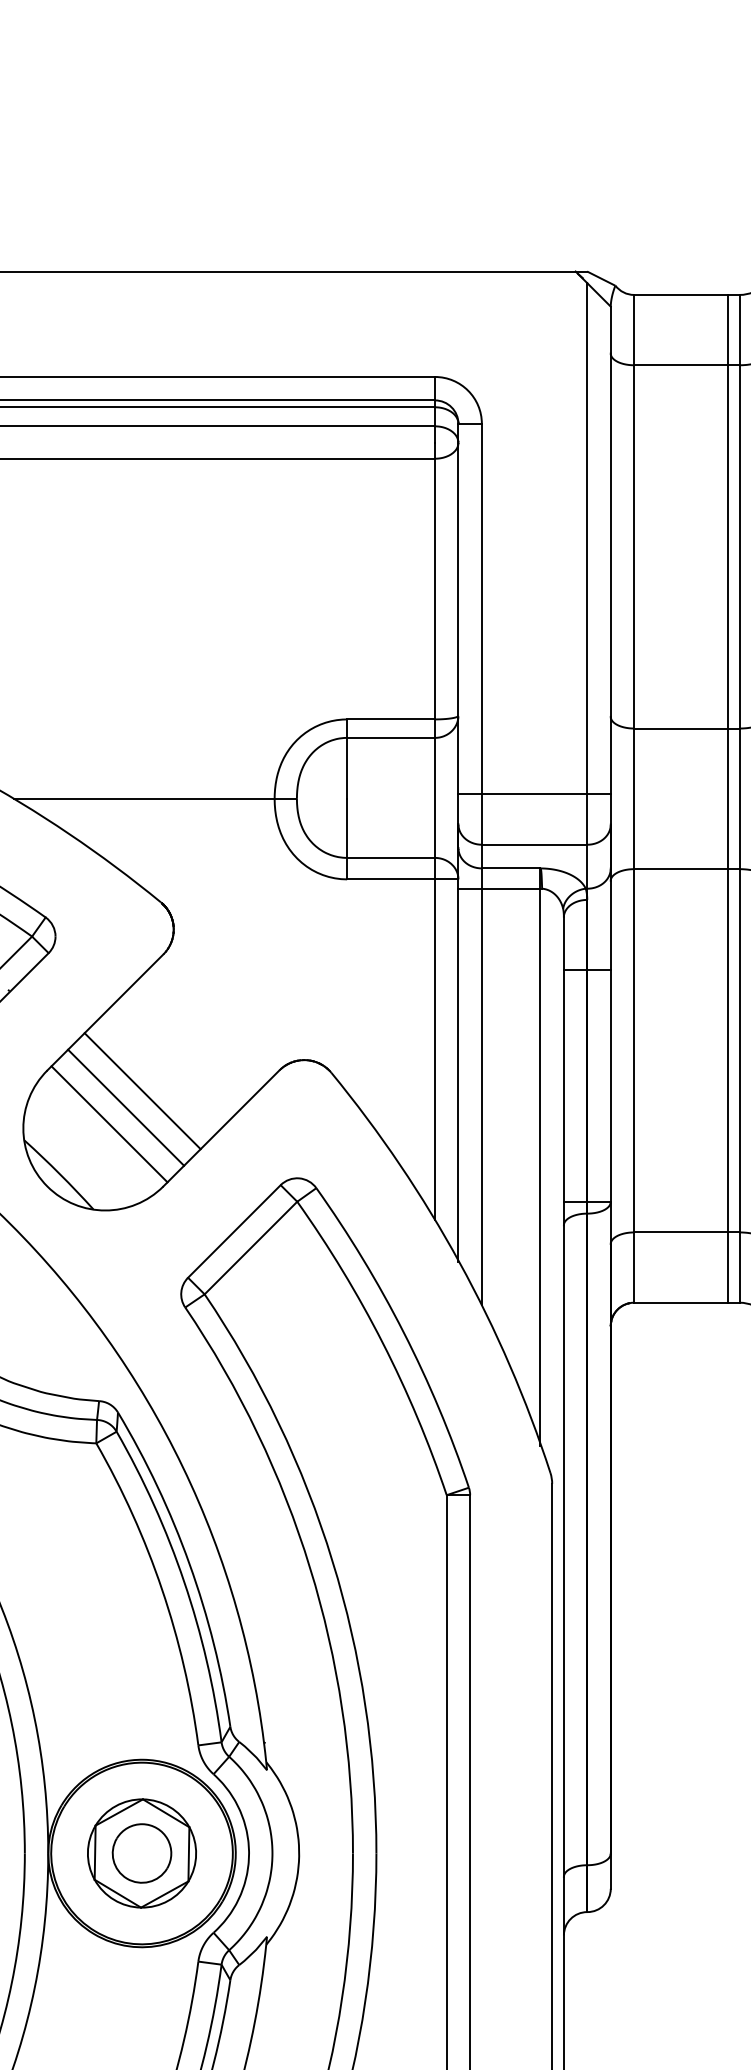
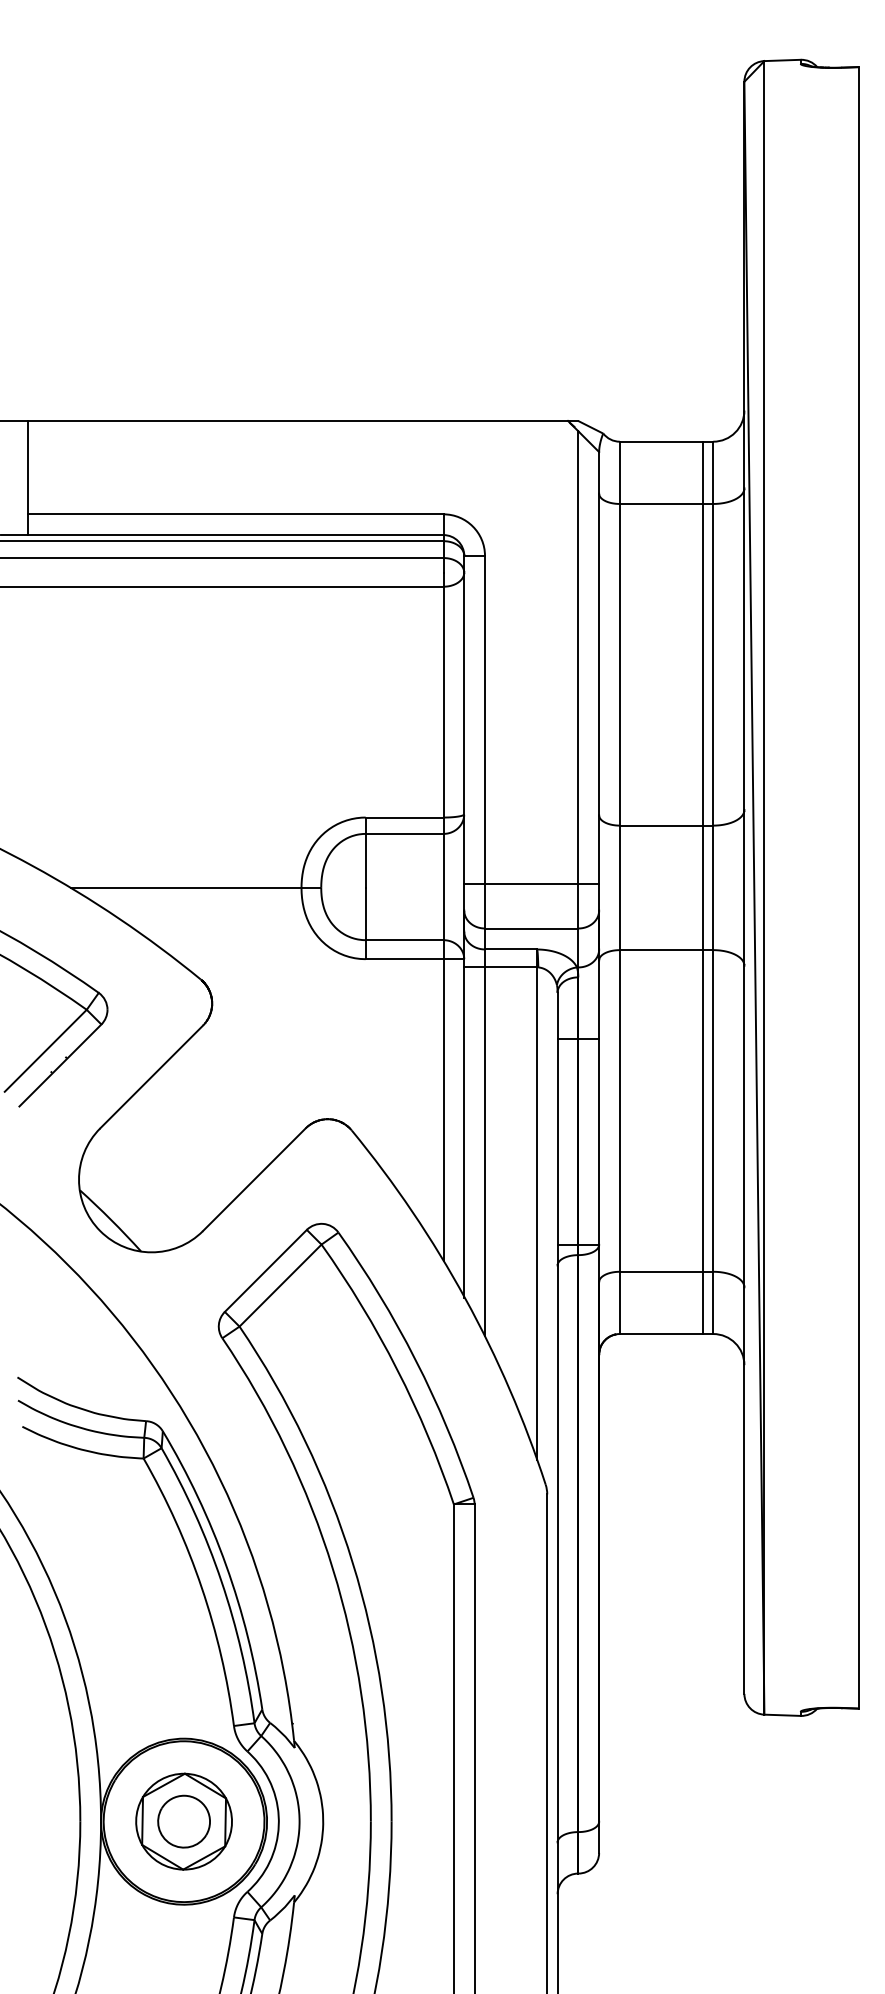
line: (142, 1090) -> (184, 1146), removed
line: (125, 1107) -> (169, 1161), removed
line: (108, 1123) -> (154, 1175), removed

